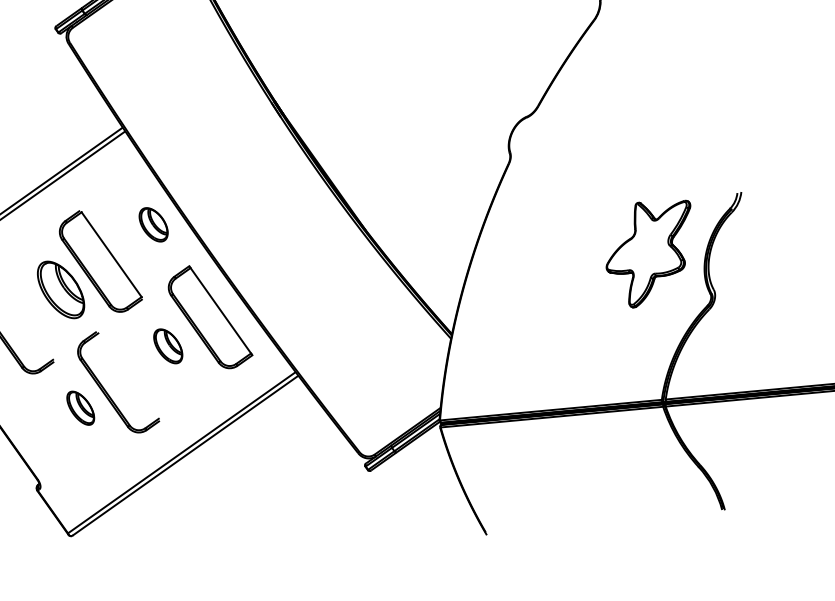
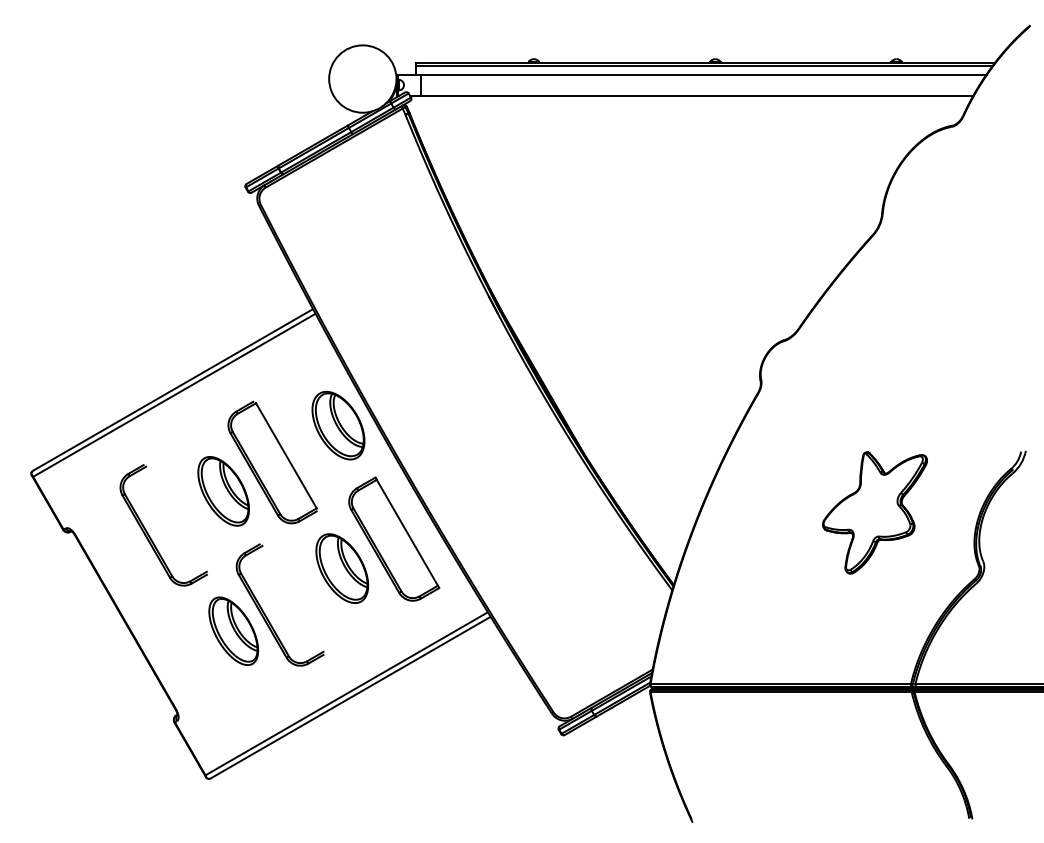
part: (153, 224) -> (338, 425), size x1.67
part: (649, 253) -> (874, 512), moved
part: (168, 346) -> (342, 568), size x1.67
part: (80, 407) -> (233, 630), size x1.67

